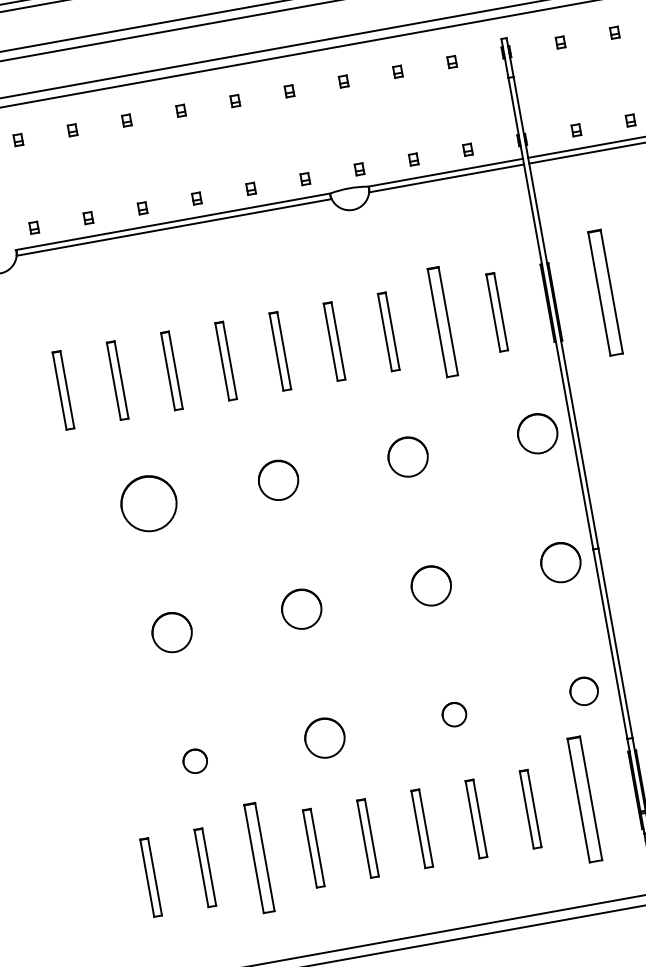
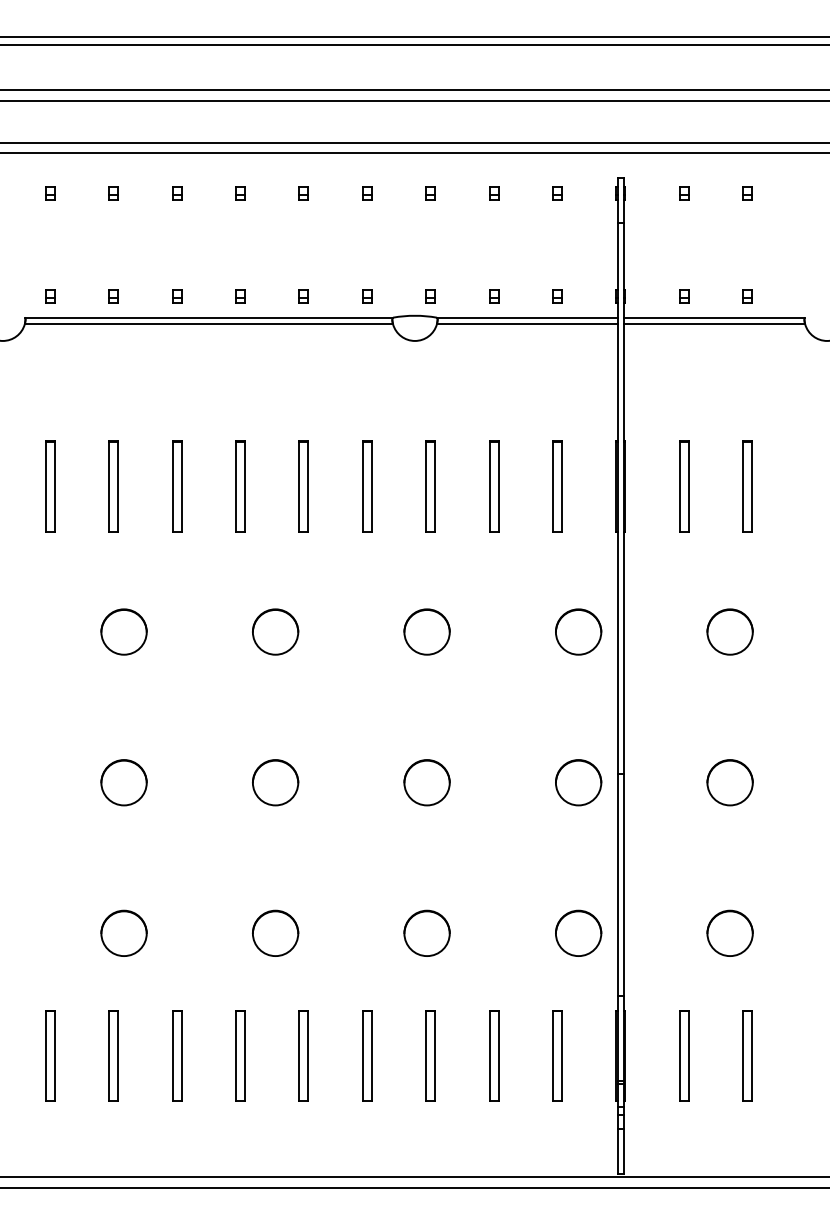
part: (605, 292) -> (684, 486), size x0.62
part: (443, 322) -> (494, 486), size x0.71
circle: (148, 503) -> (123, 631), size x0.71
circle: (583, 690) -> (578, 932), size x1.43
circle: (453, 714) -> (426, 932), size x1.67
circle: (194, 760) -> (123, 932), size x1.67
part: (584, 799) -> (557, 1055), size x0.62
part: (259, 857) -> (177, 1055), size x0.71

